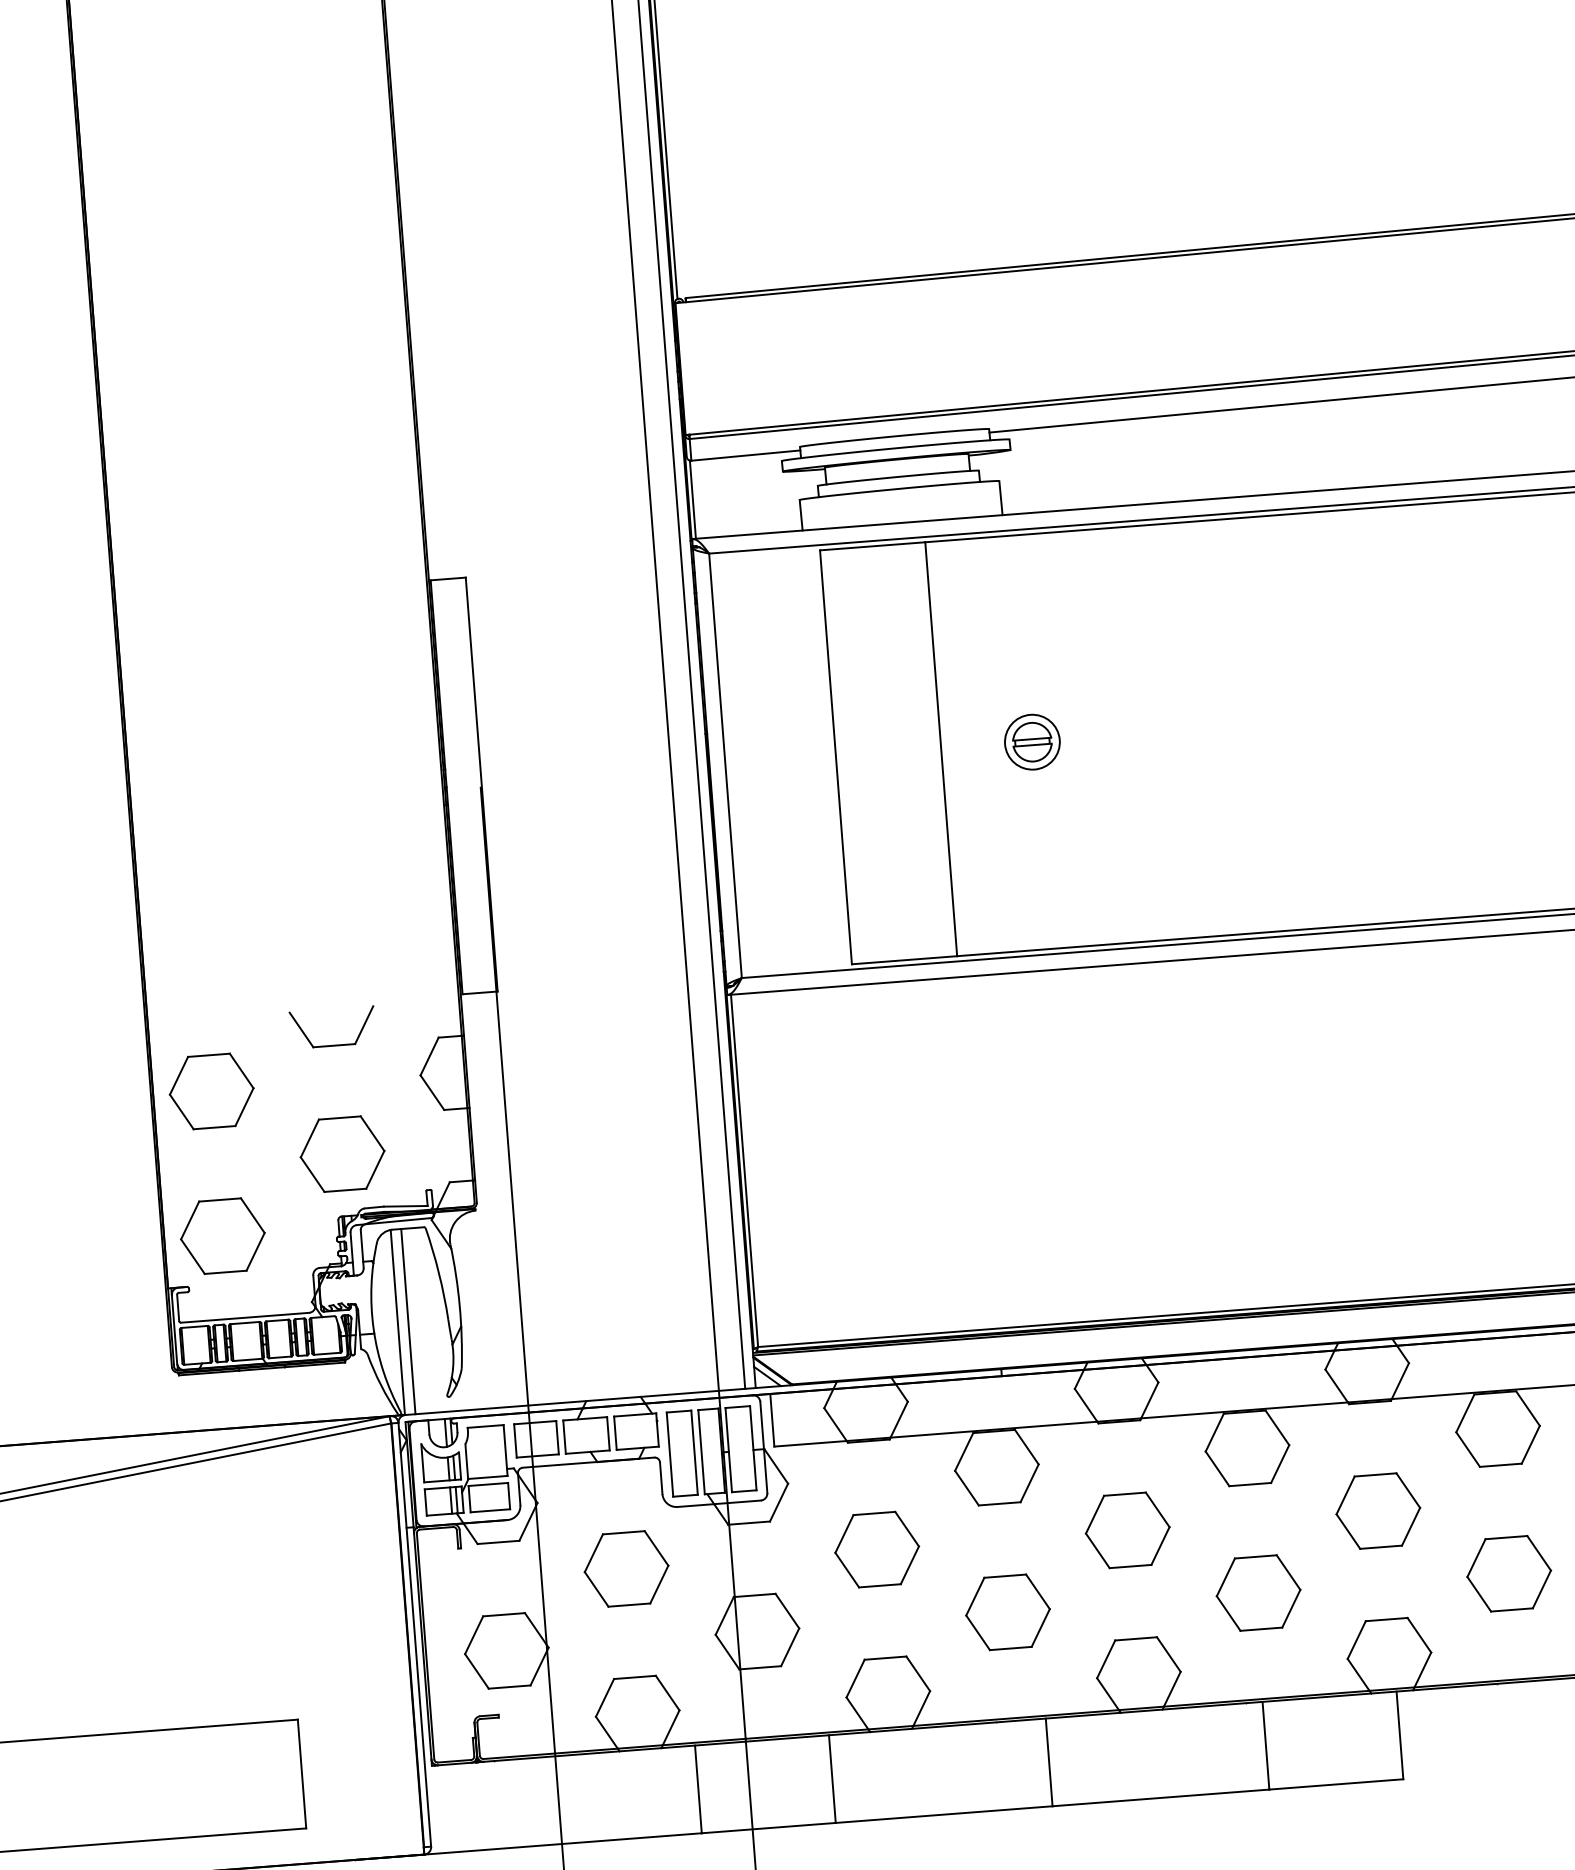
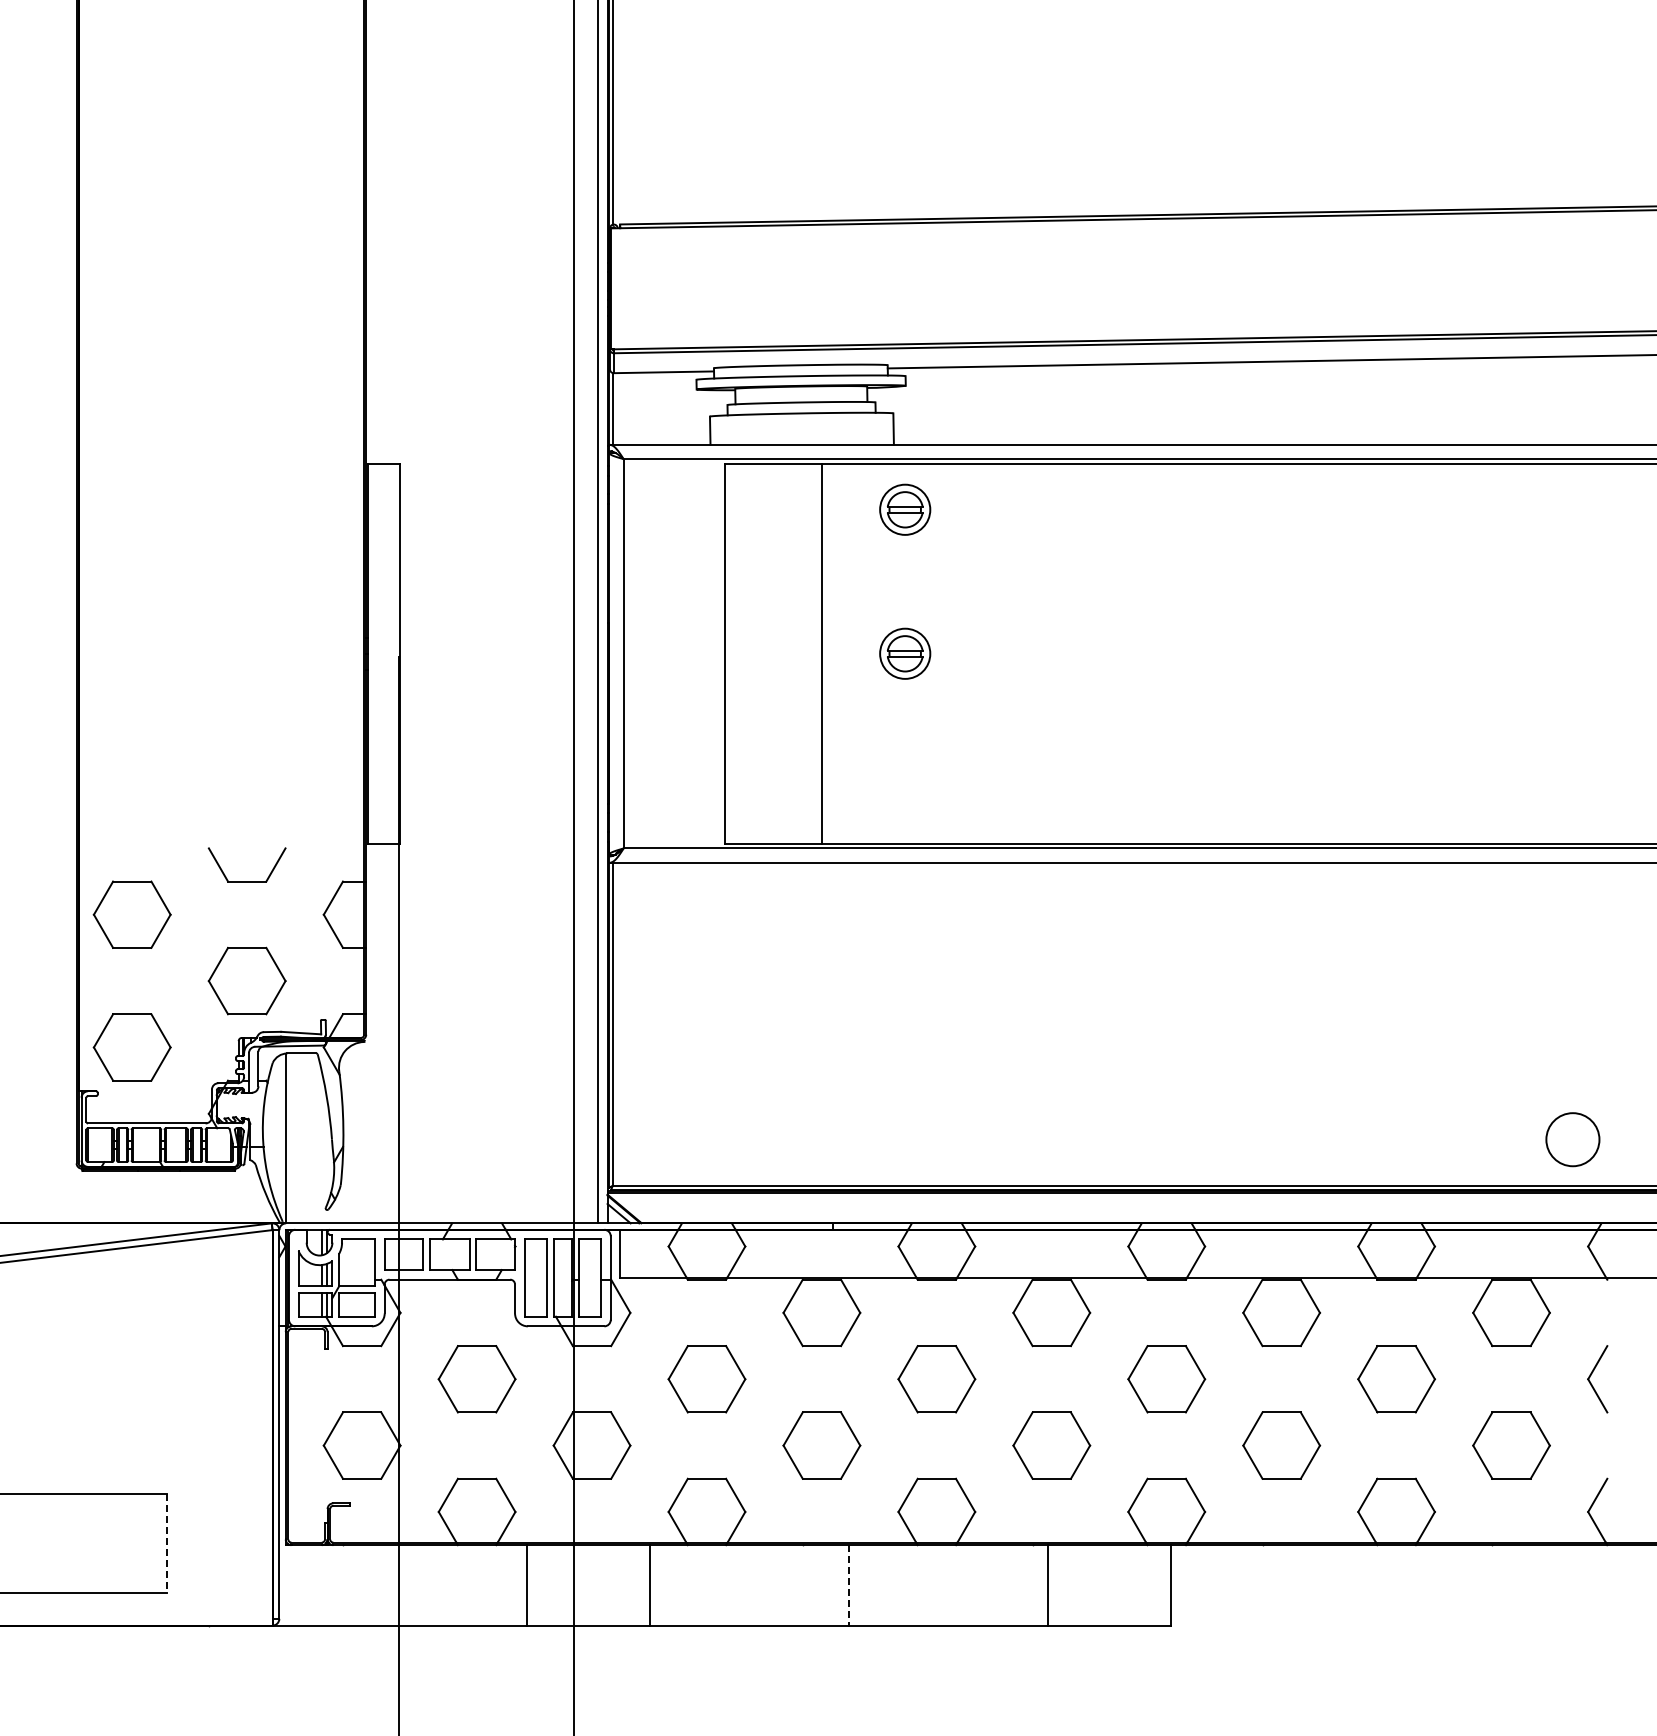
part: (1020, 584) -> (905, 509), added
line: (408, 1321) -> (295, 1138), removed
line: (1048, 1762) -> (848, 1585), solid -> dashed
line: (301, 1774) -> (166, 1543), solid -> dashed

